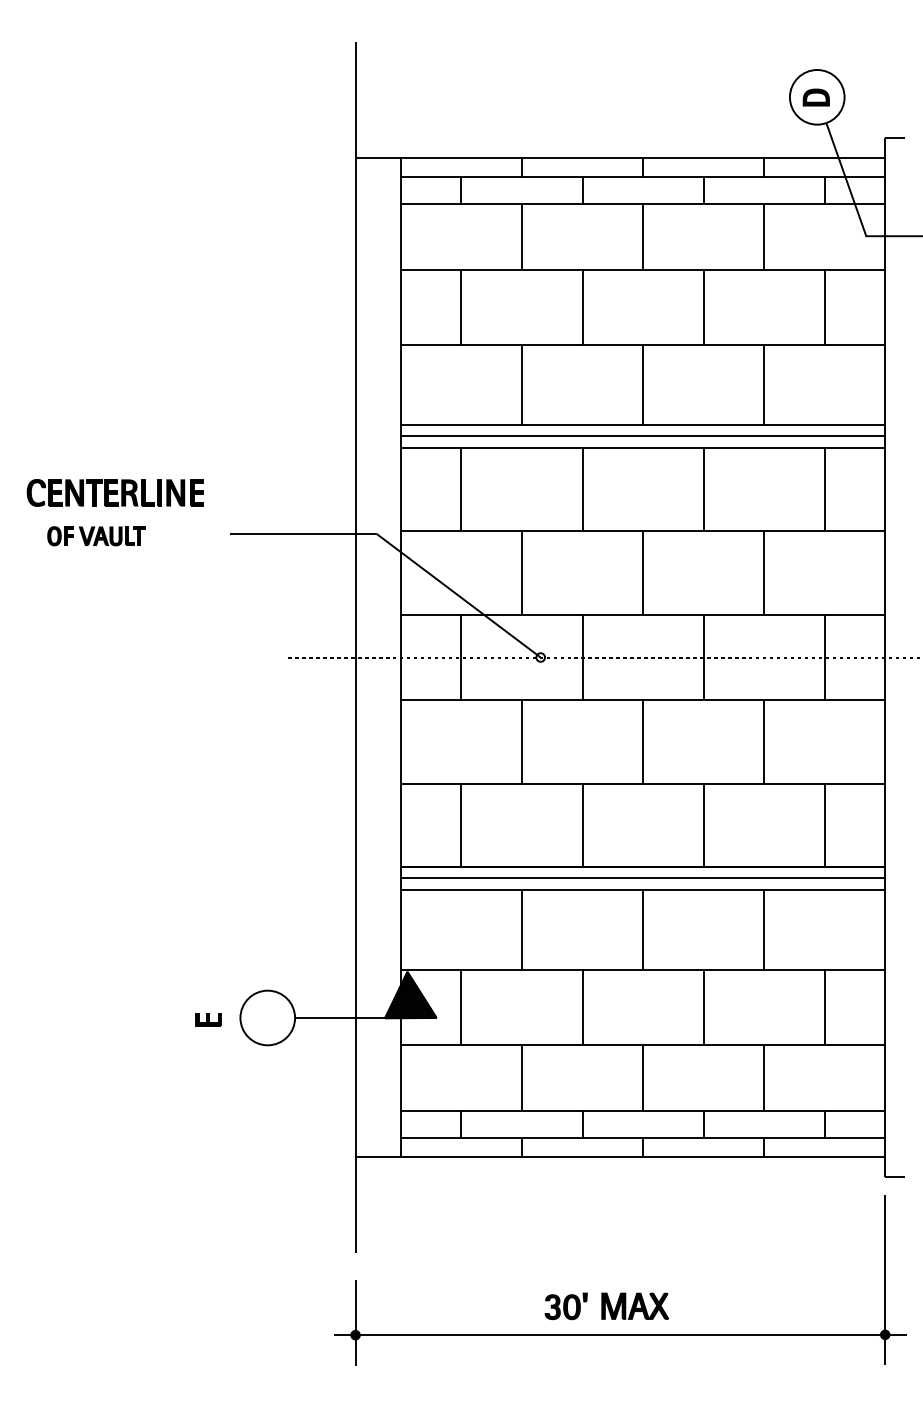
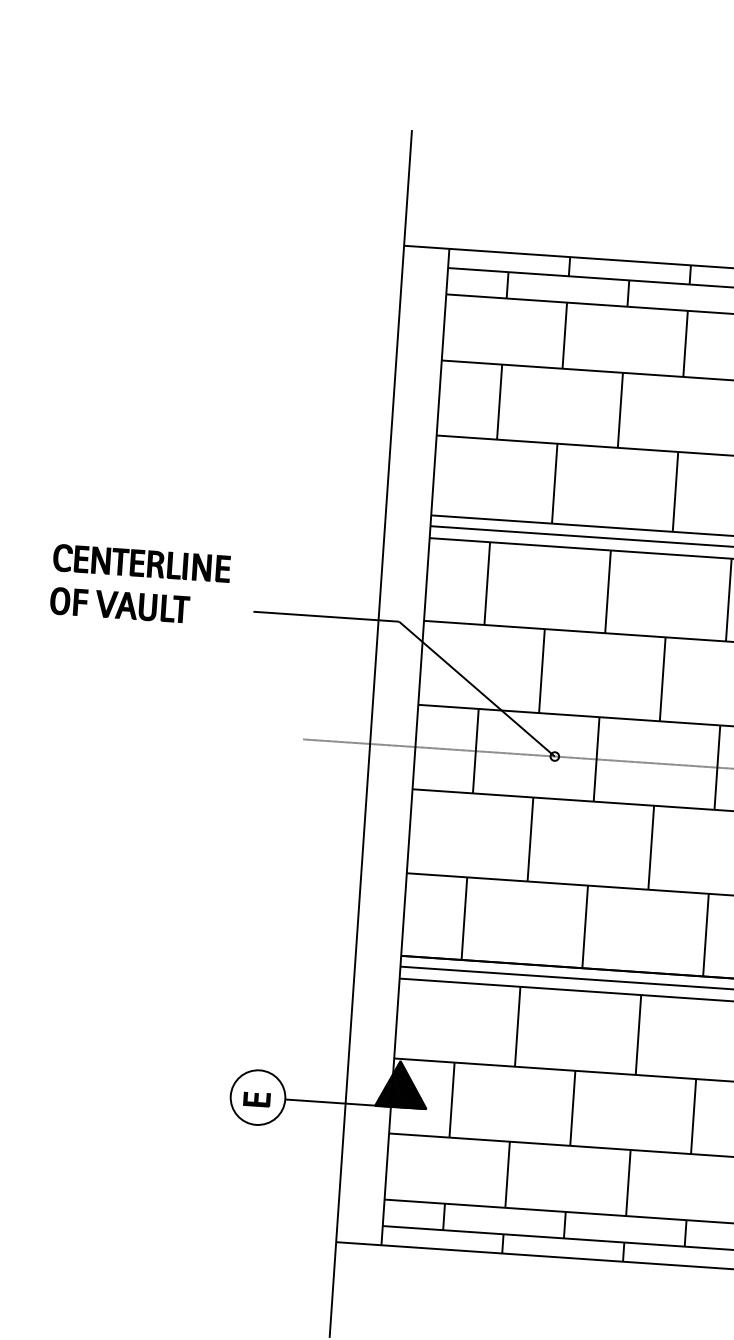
part: (95, 536) -> (118, 605), size x1.43
part: (208, 1019) -> (256, 1099), moved

